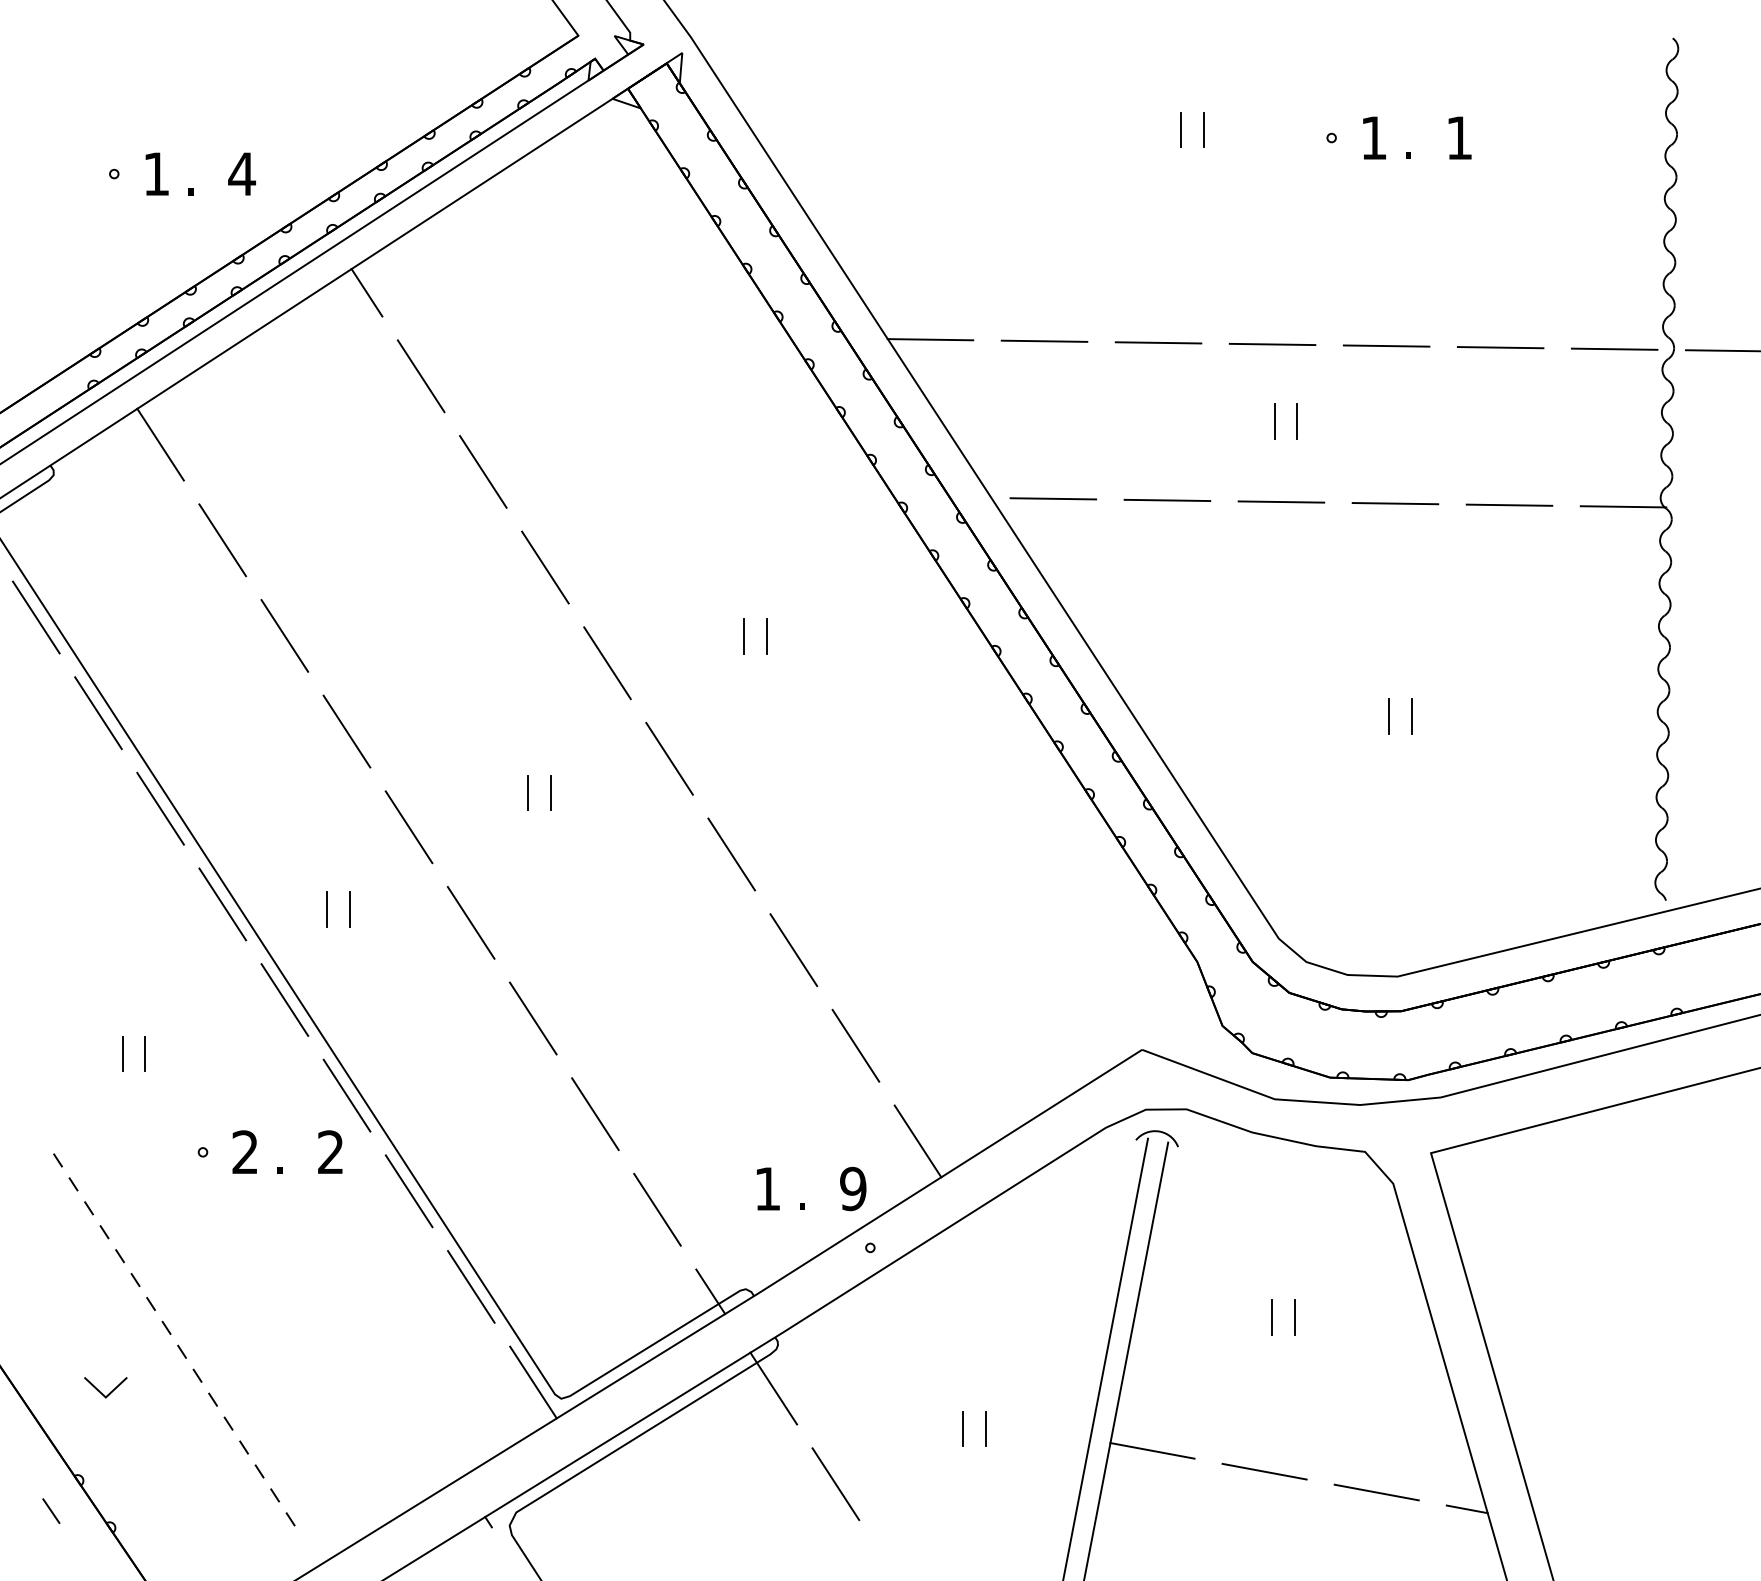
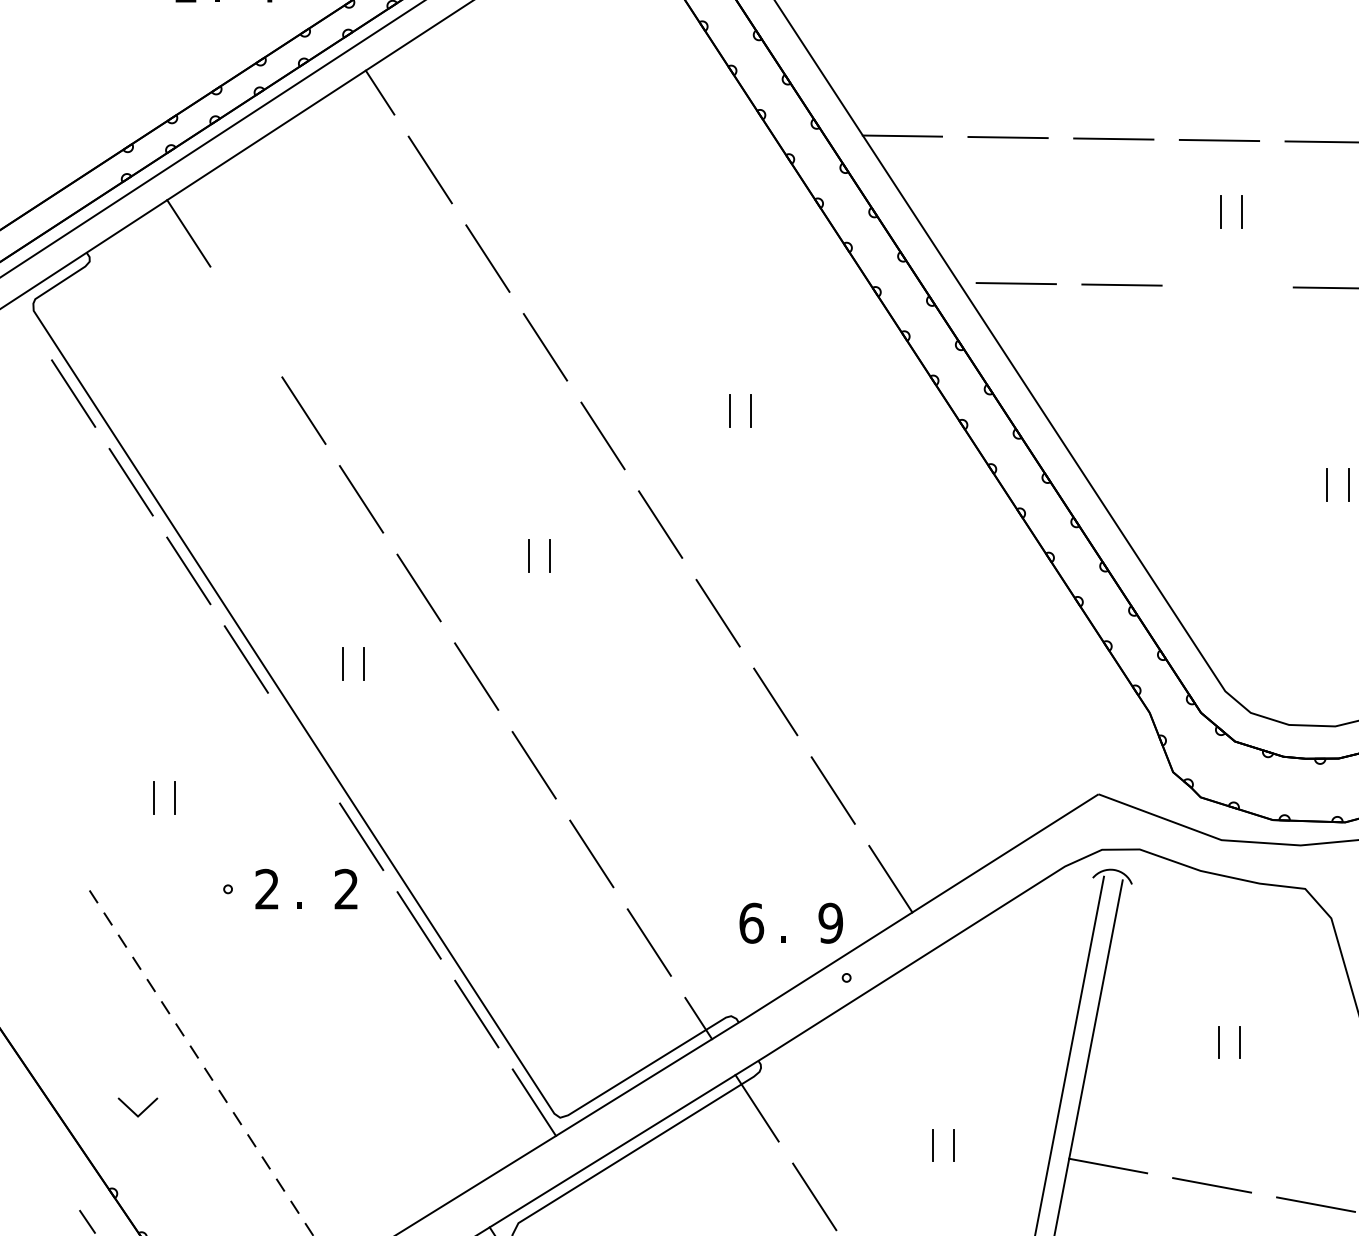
line: (1281, 501) -> (1227, 286), removed
line: (222, 540) -> (246, 322), removed
line: (284, 999) -> (303, 747), removed
text: (767, 1188) -> (751, 922), 1 -> 6

